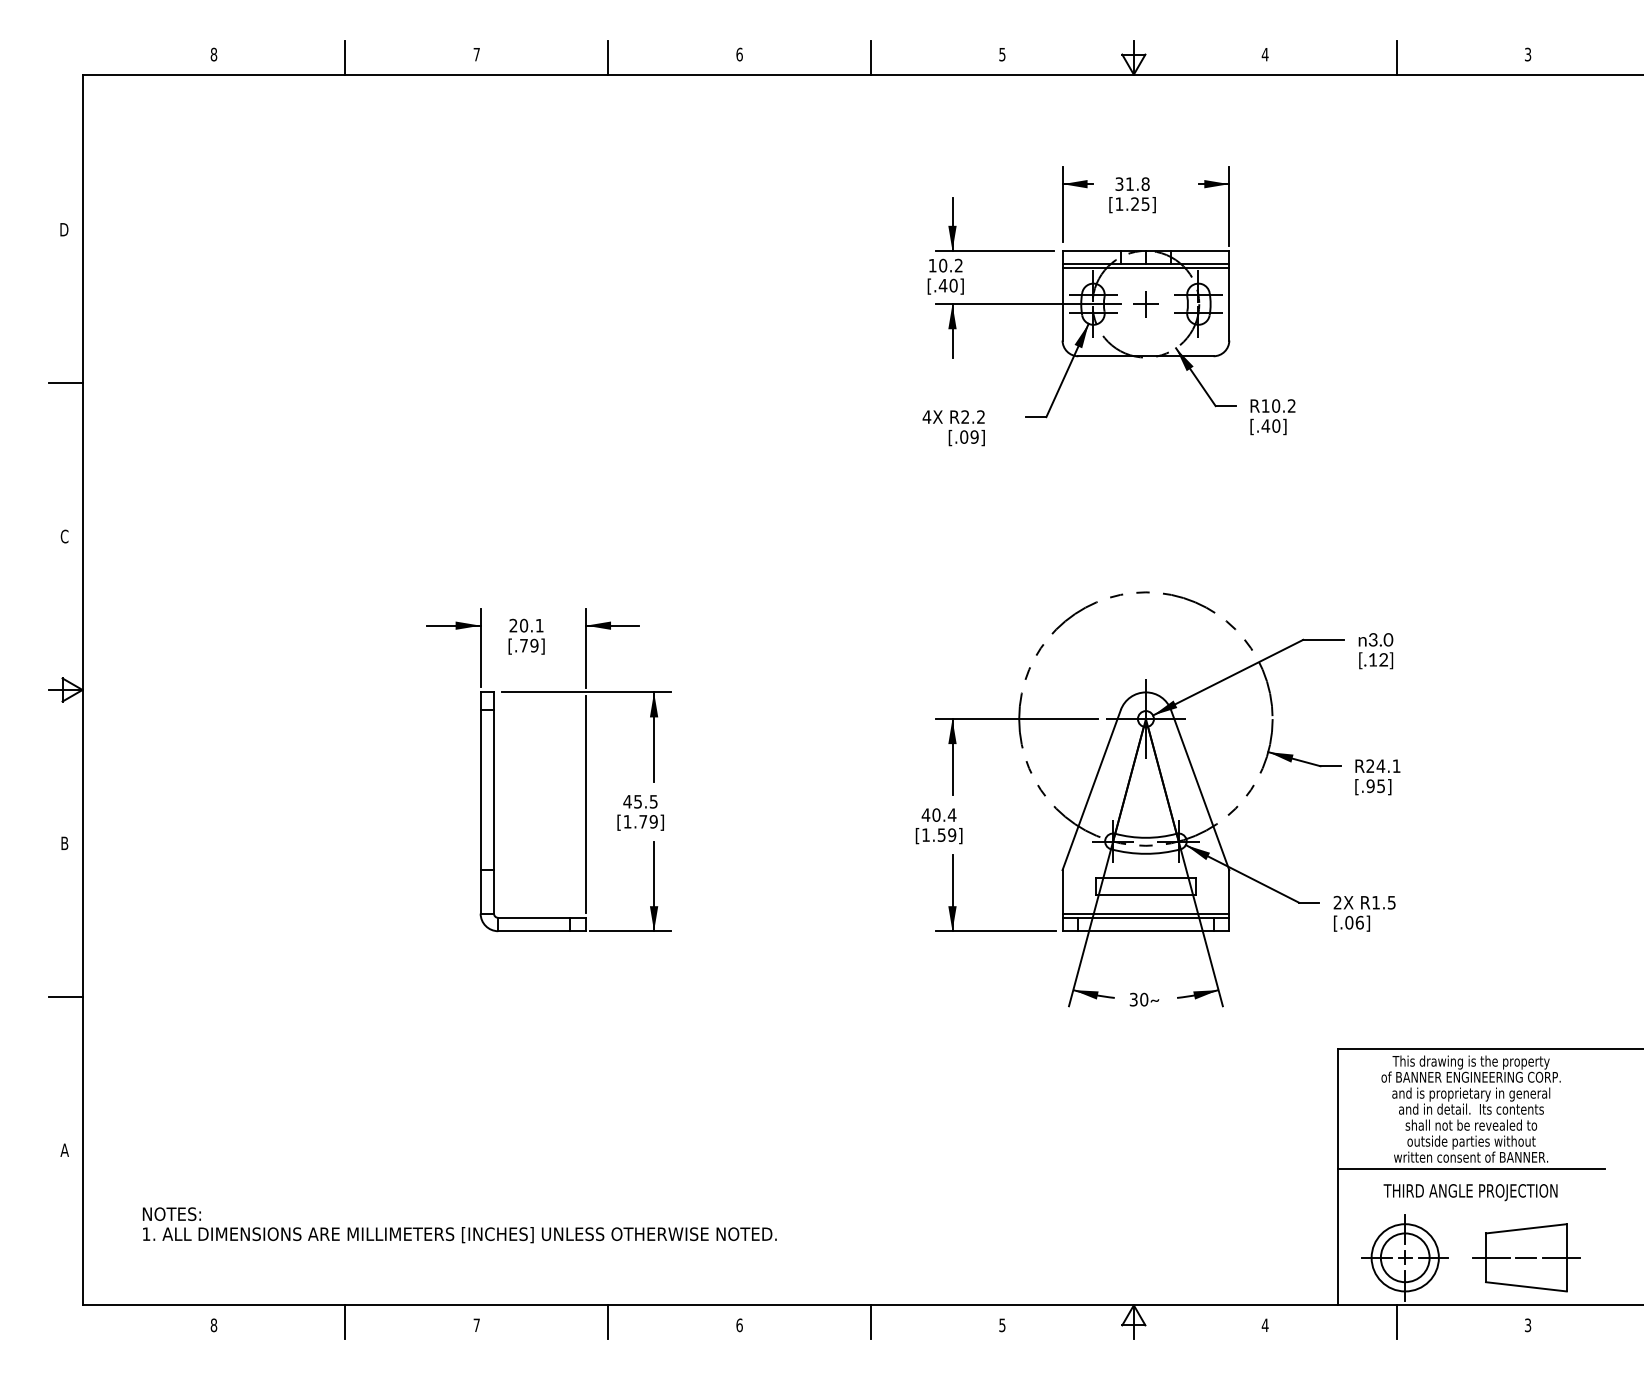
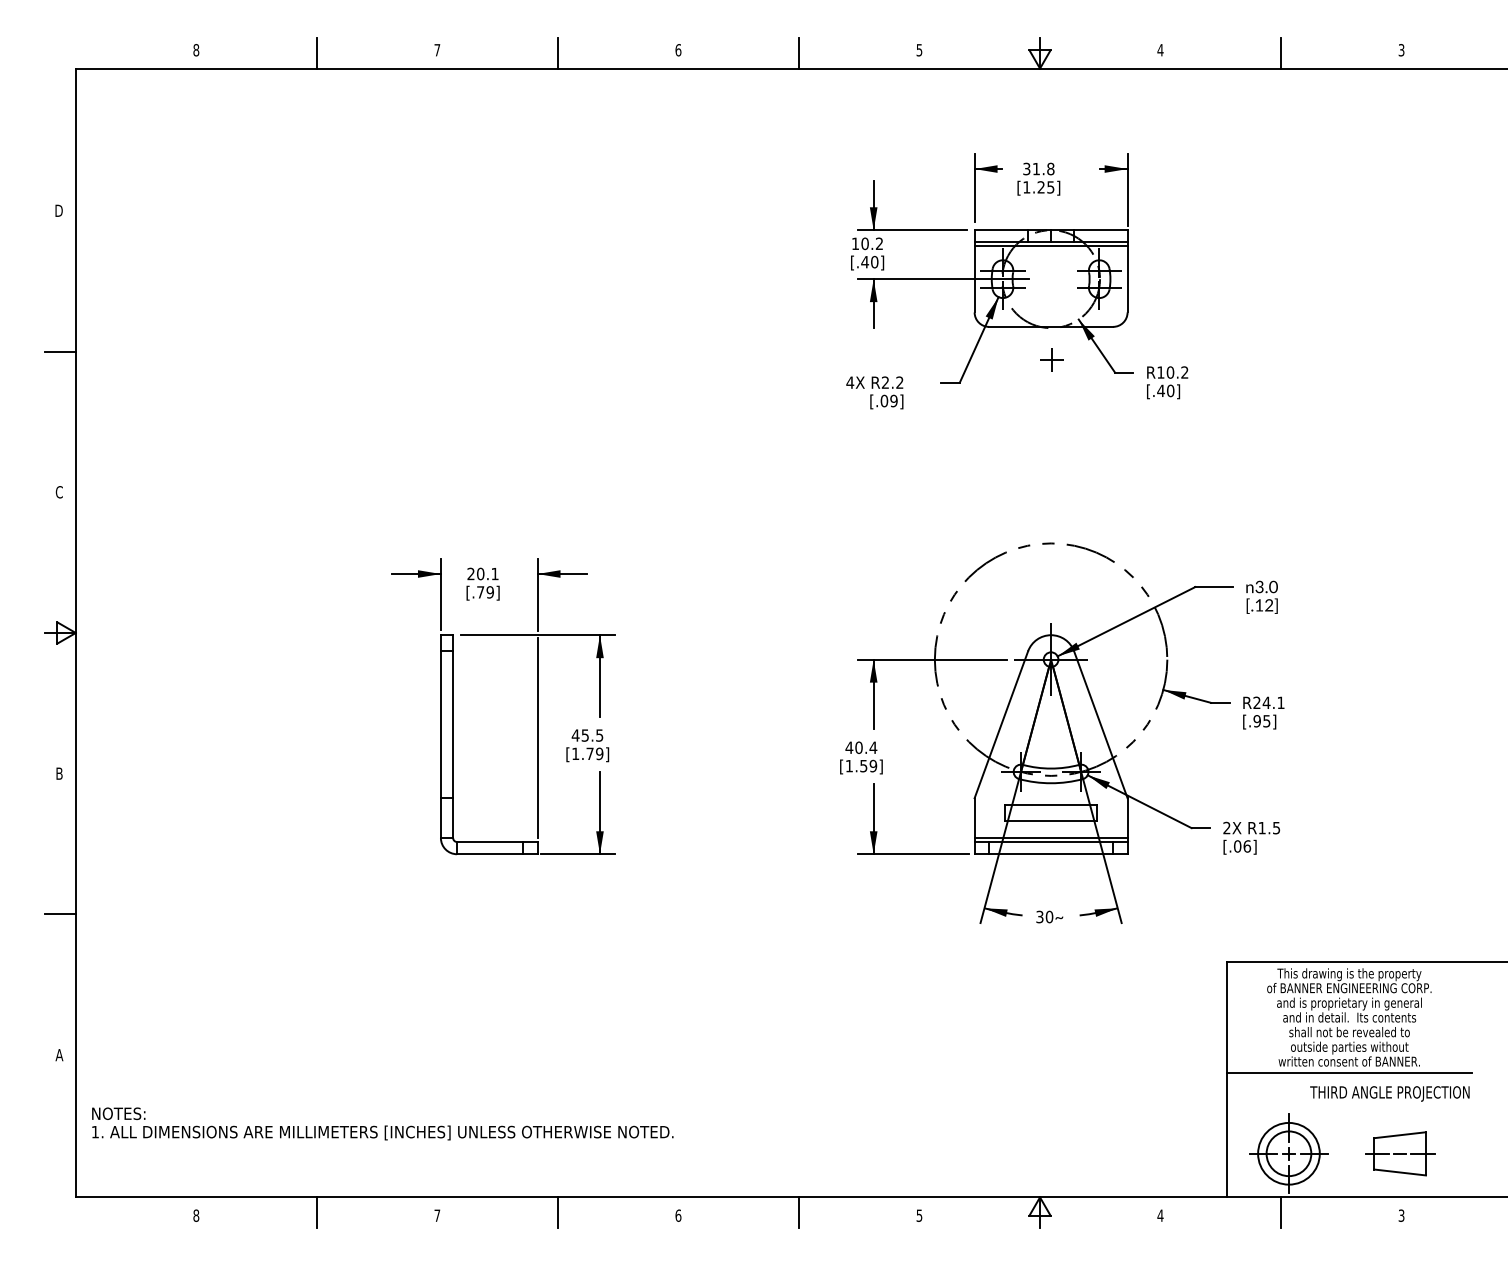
part: (1145, 303) -> (1051, 359), moved
text: (1470, 1192) -> (1389, 1093), moved
text: (459, 1224) -> (382, 1123), moved
part: (1525, 1257) -> (1399, 1153), size x0.7

